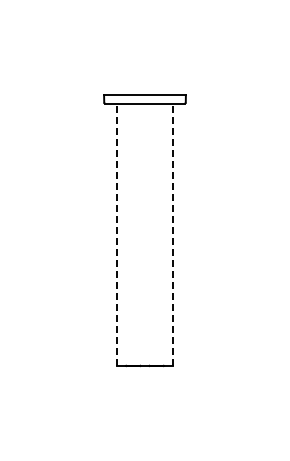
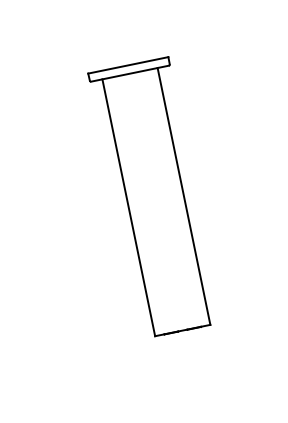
line: (116, 234) -> (128, 207), dashed -> solid
line: (173, 234) -> (184, 196), dashed -> solid

